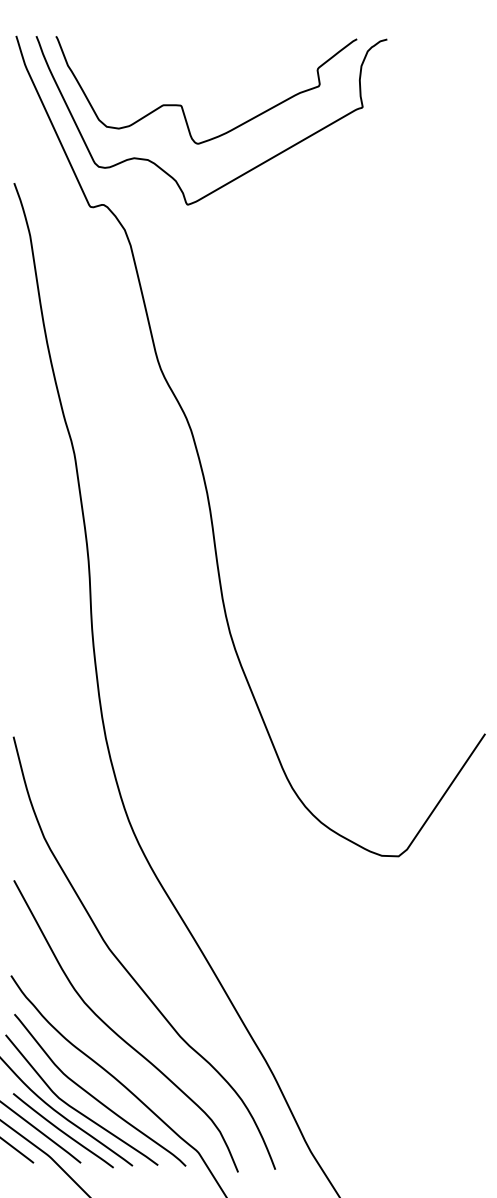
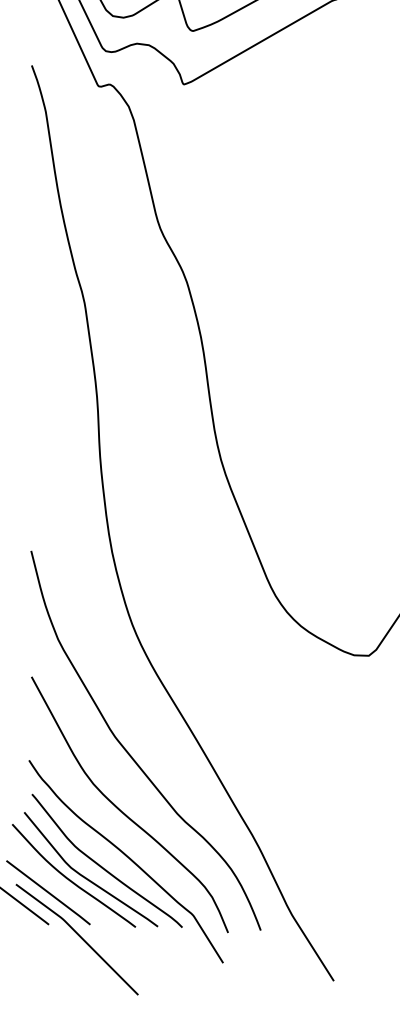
curve: (62, 1130) -> (74, 896), removed

